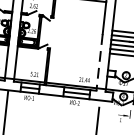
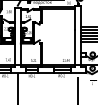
line: (99, 63) -> (74, 48), dashed -> solid

